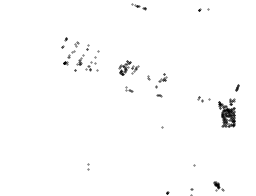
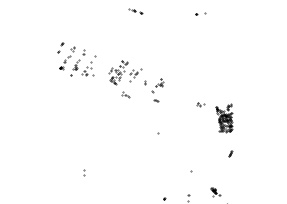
part: (128, 67) -> (125, 72), size x1.67
part: (237, 87) -> (230, 153), moved
part: (203, 99) -> (200, 104), size x0.62

